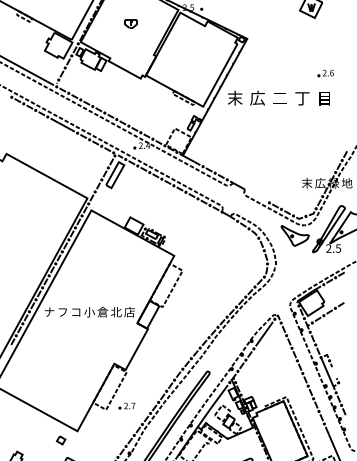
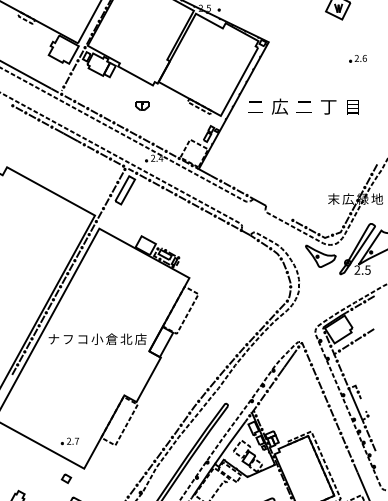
part: (131, 23) -> (142, 105), moved
part: (325, 73) -> (357, 58), moved
text: (235, 98) -> (255, 106), 末 -> 二
part: (126, 406) -> (69, 441), moved

